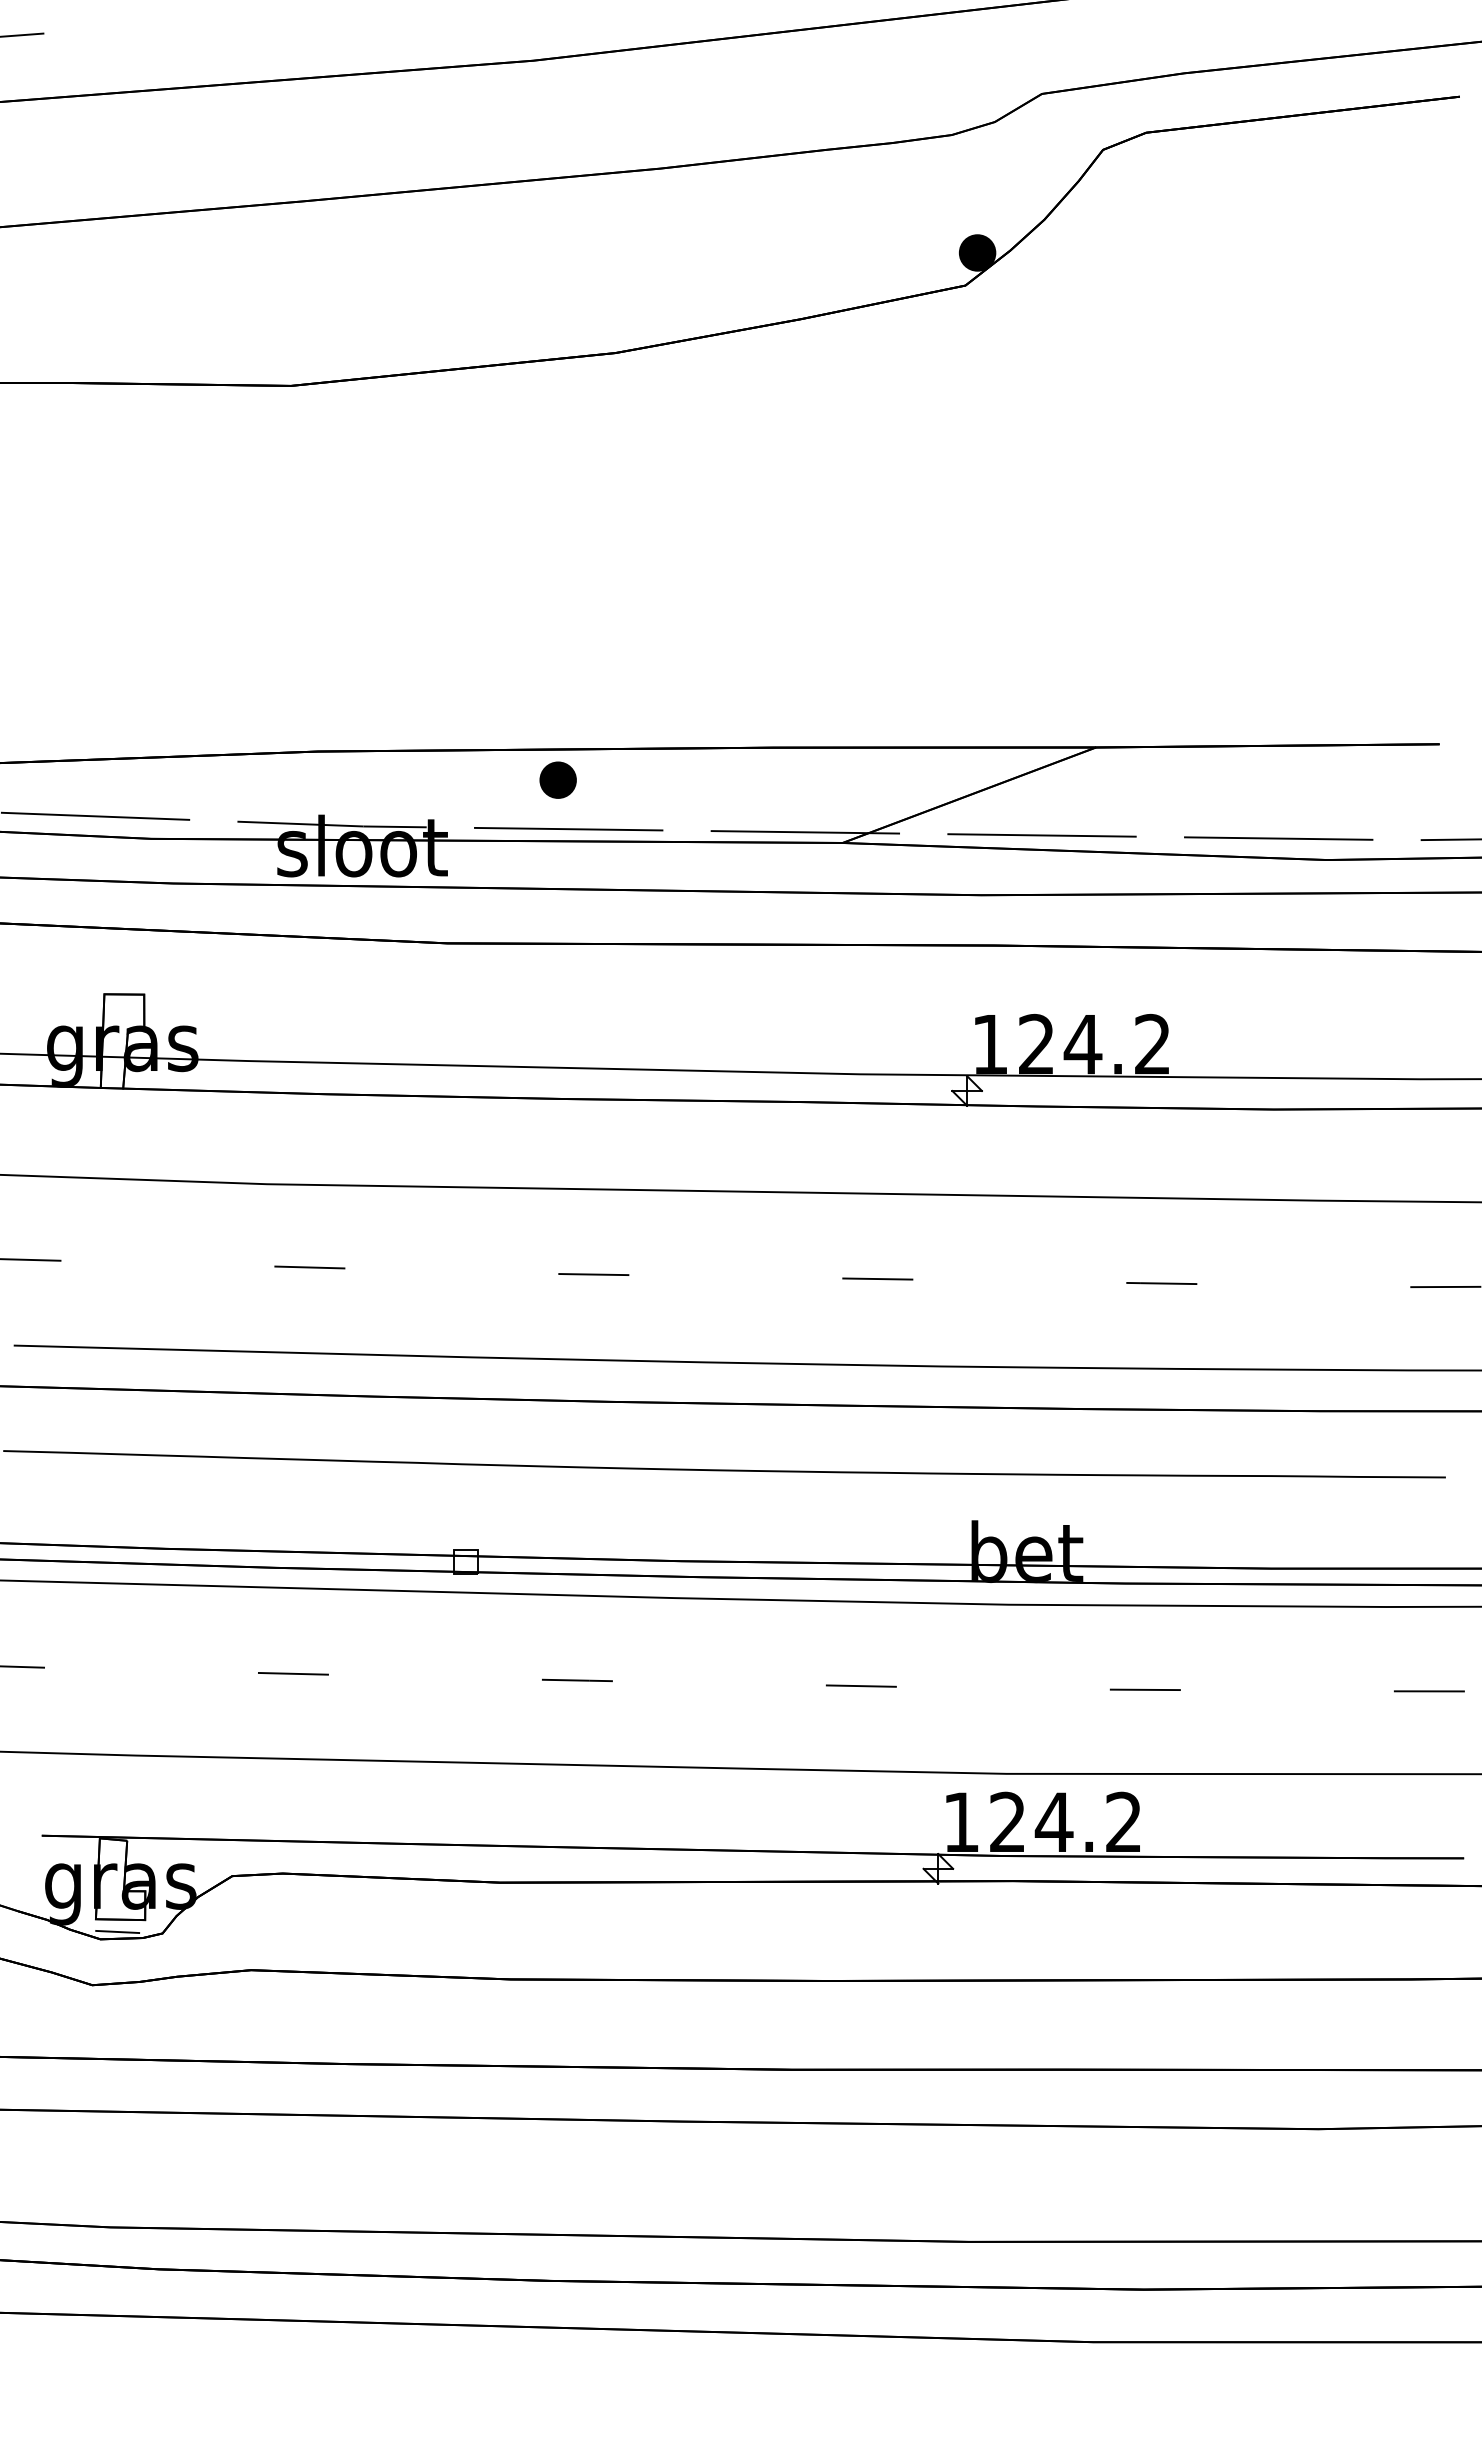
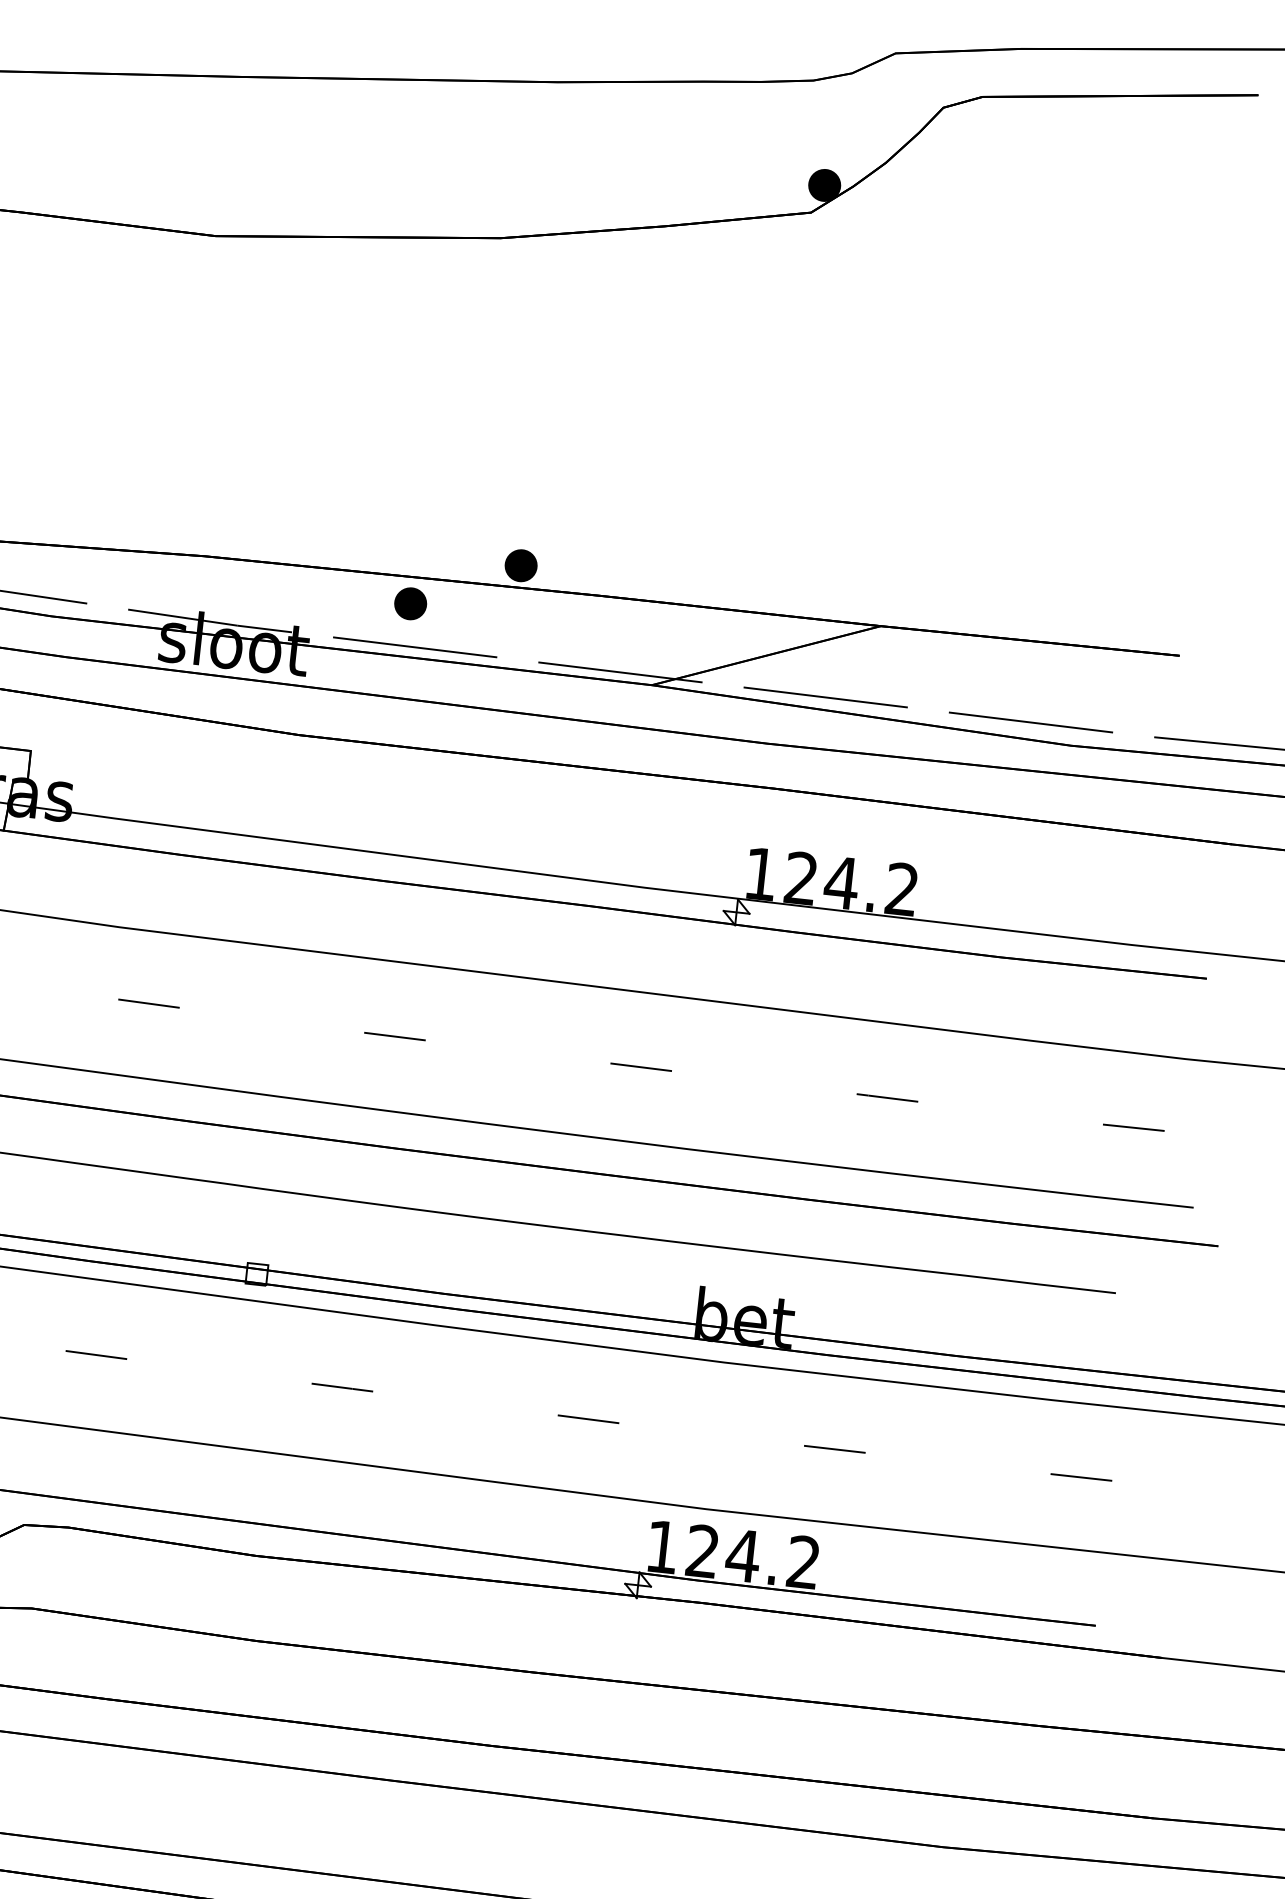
part: (678, 722) -> (520, 565), added

